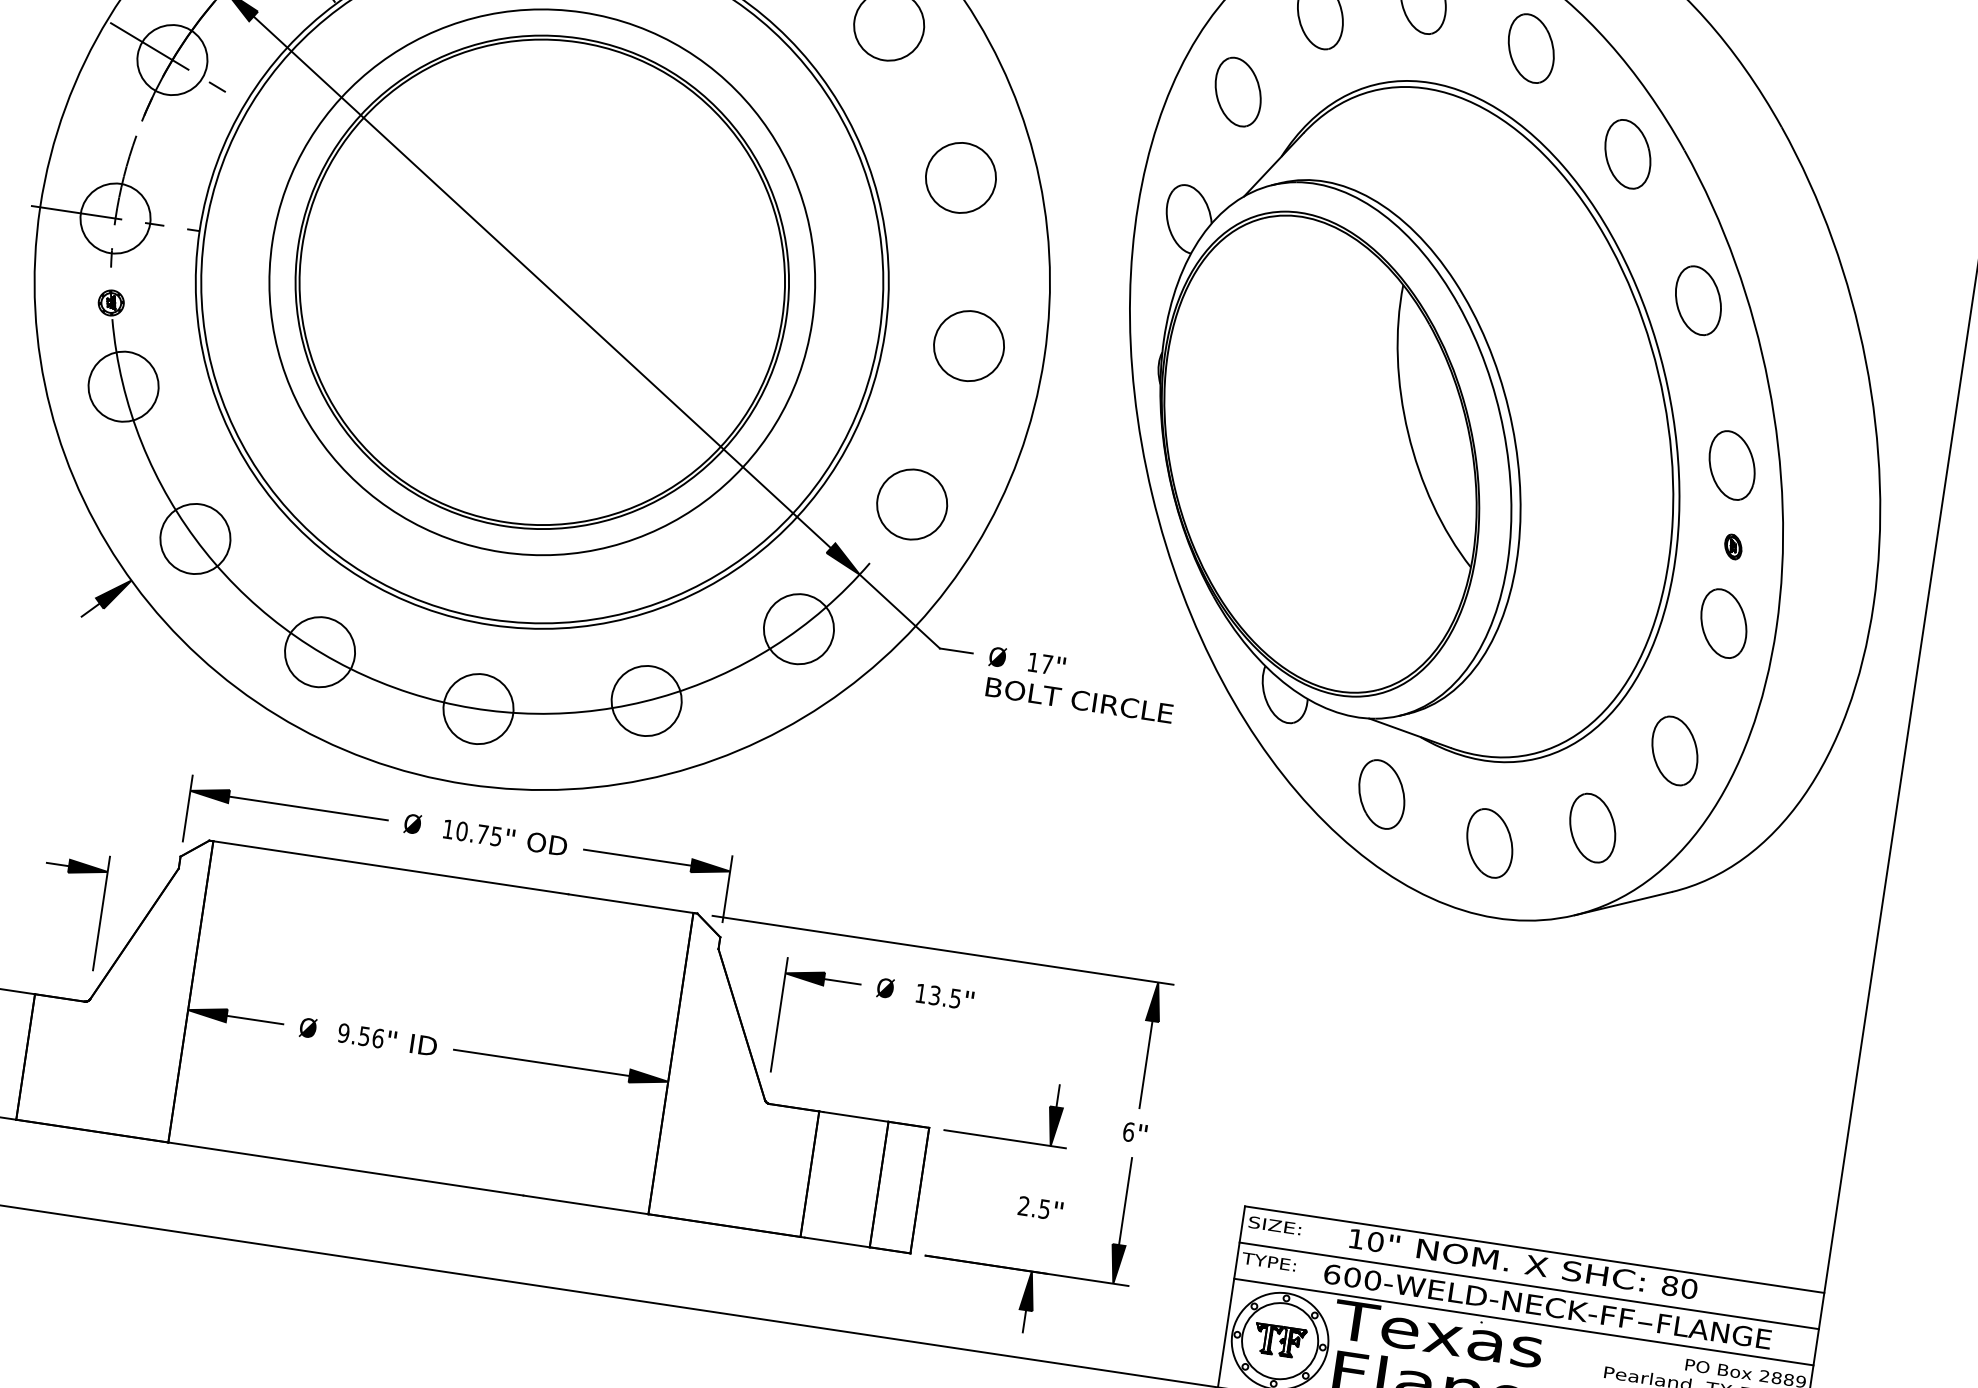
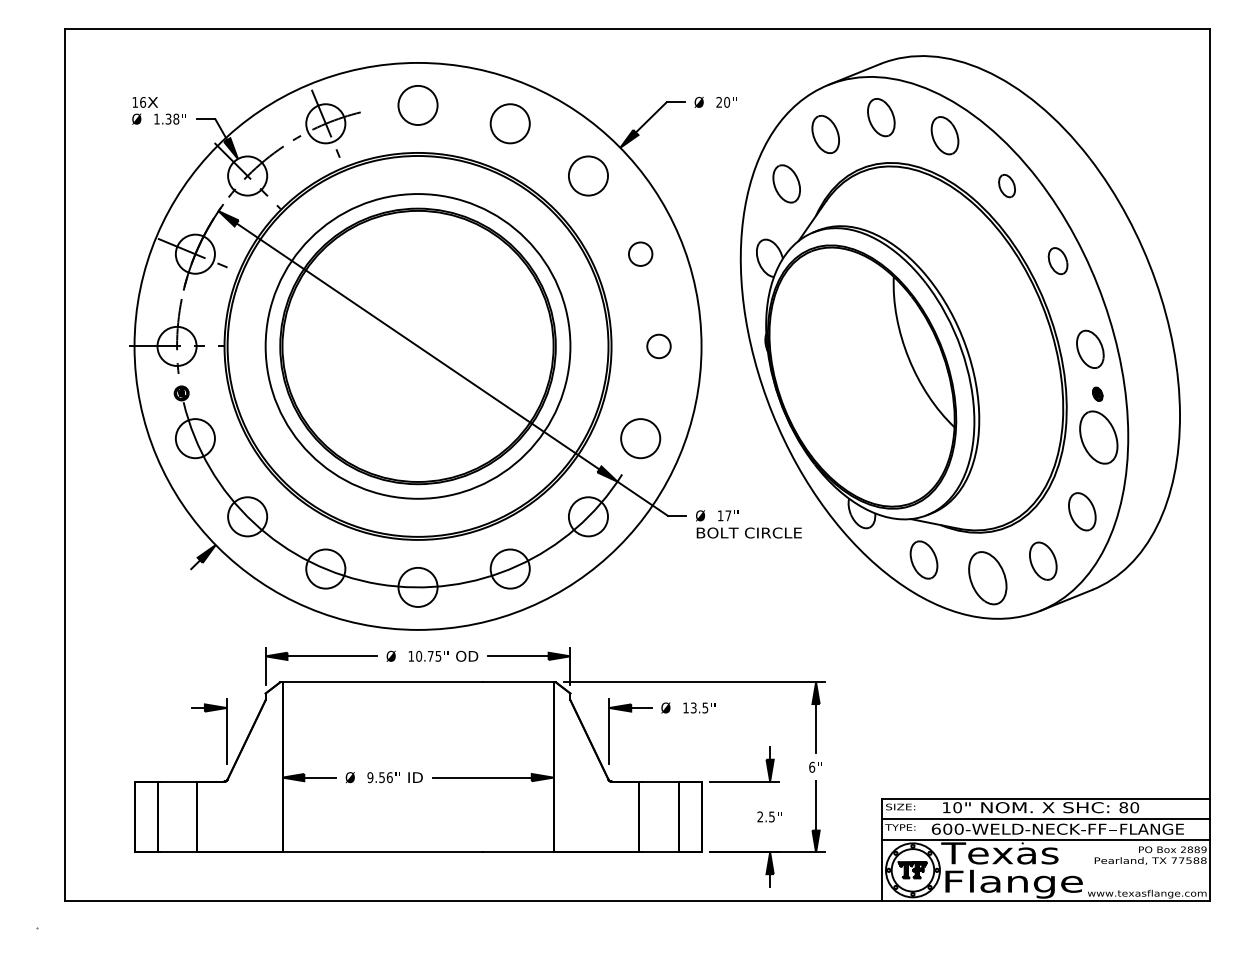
part: (1627, 153) -> (1006, 185), size x0.6
circle: (960, 176) -> (640, 253), size x0.6
part: (1697, 299) -> (1057, 260), size x0.7
circle: (968, 346) -> (658, 346), size x0.6
part: (1723, 621) -> (1098, 436), size x1.4
part: (1489, 842) -> (987, 577), size x1.4

